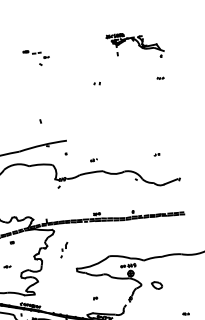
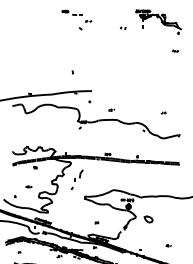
part: (36, 57) -> (76, 19), size x1.43
part: (96, 82) -> (122, 27), moved
part: (63, 249) -> (76, 179), size x1.67

